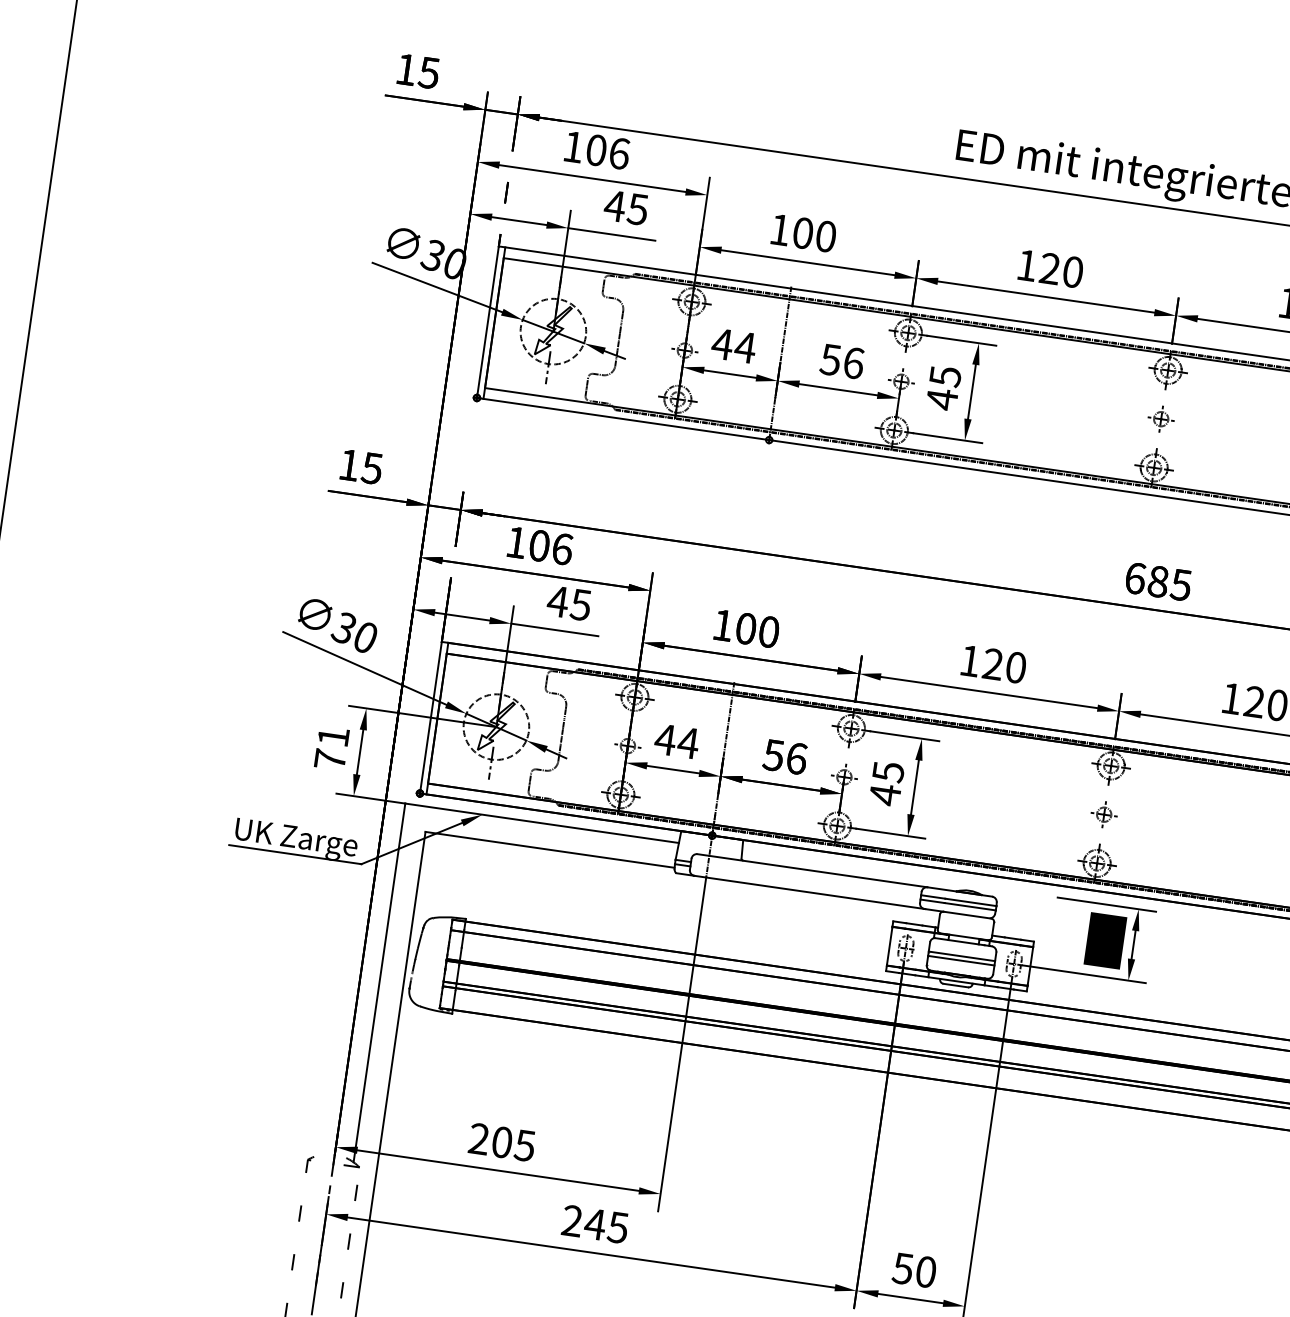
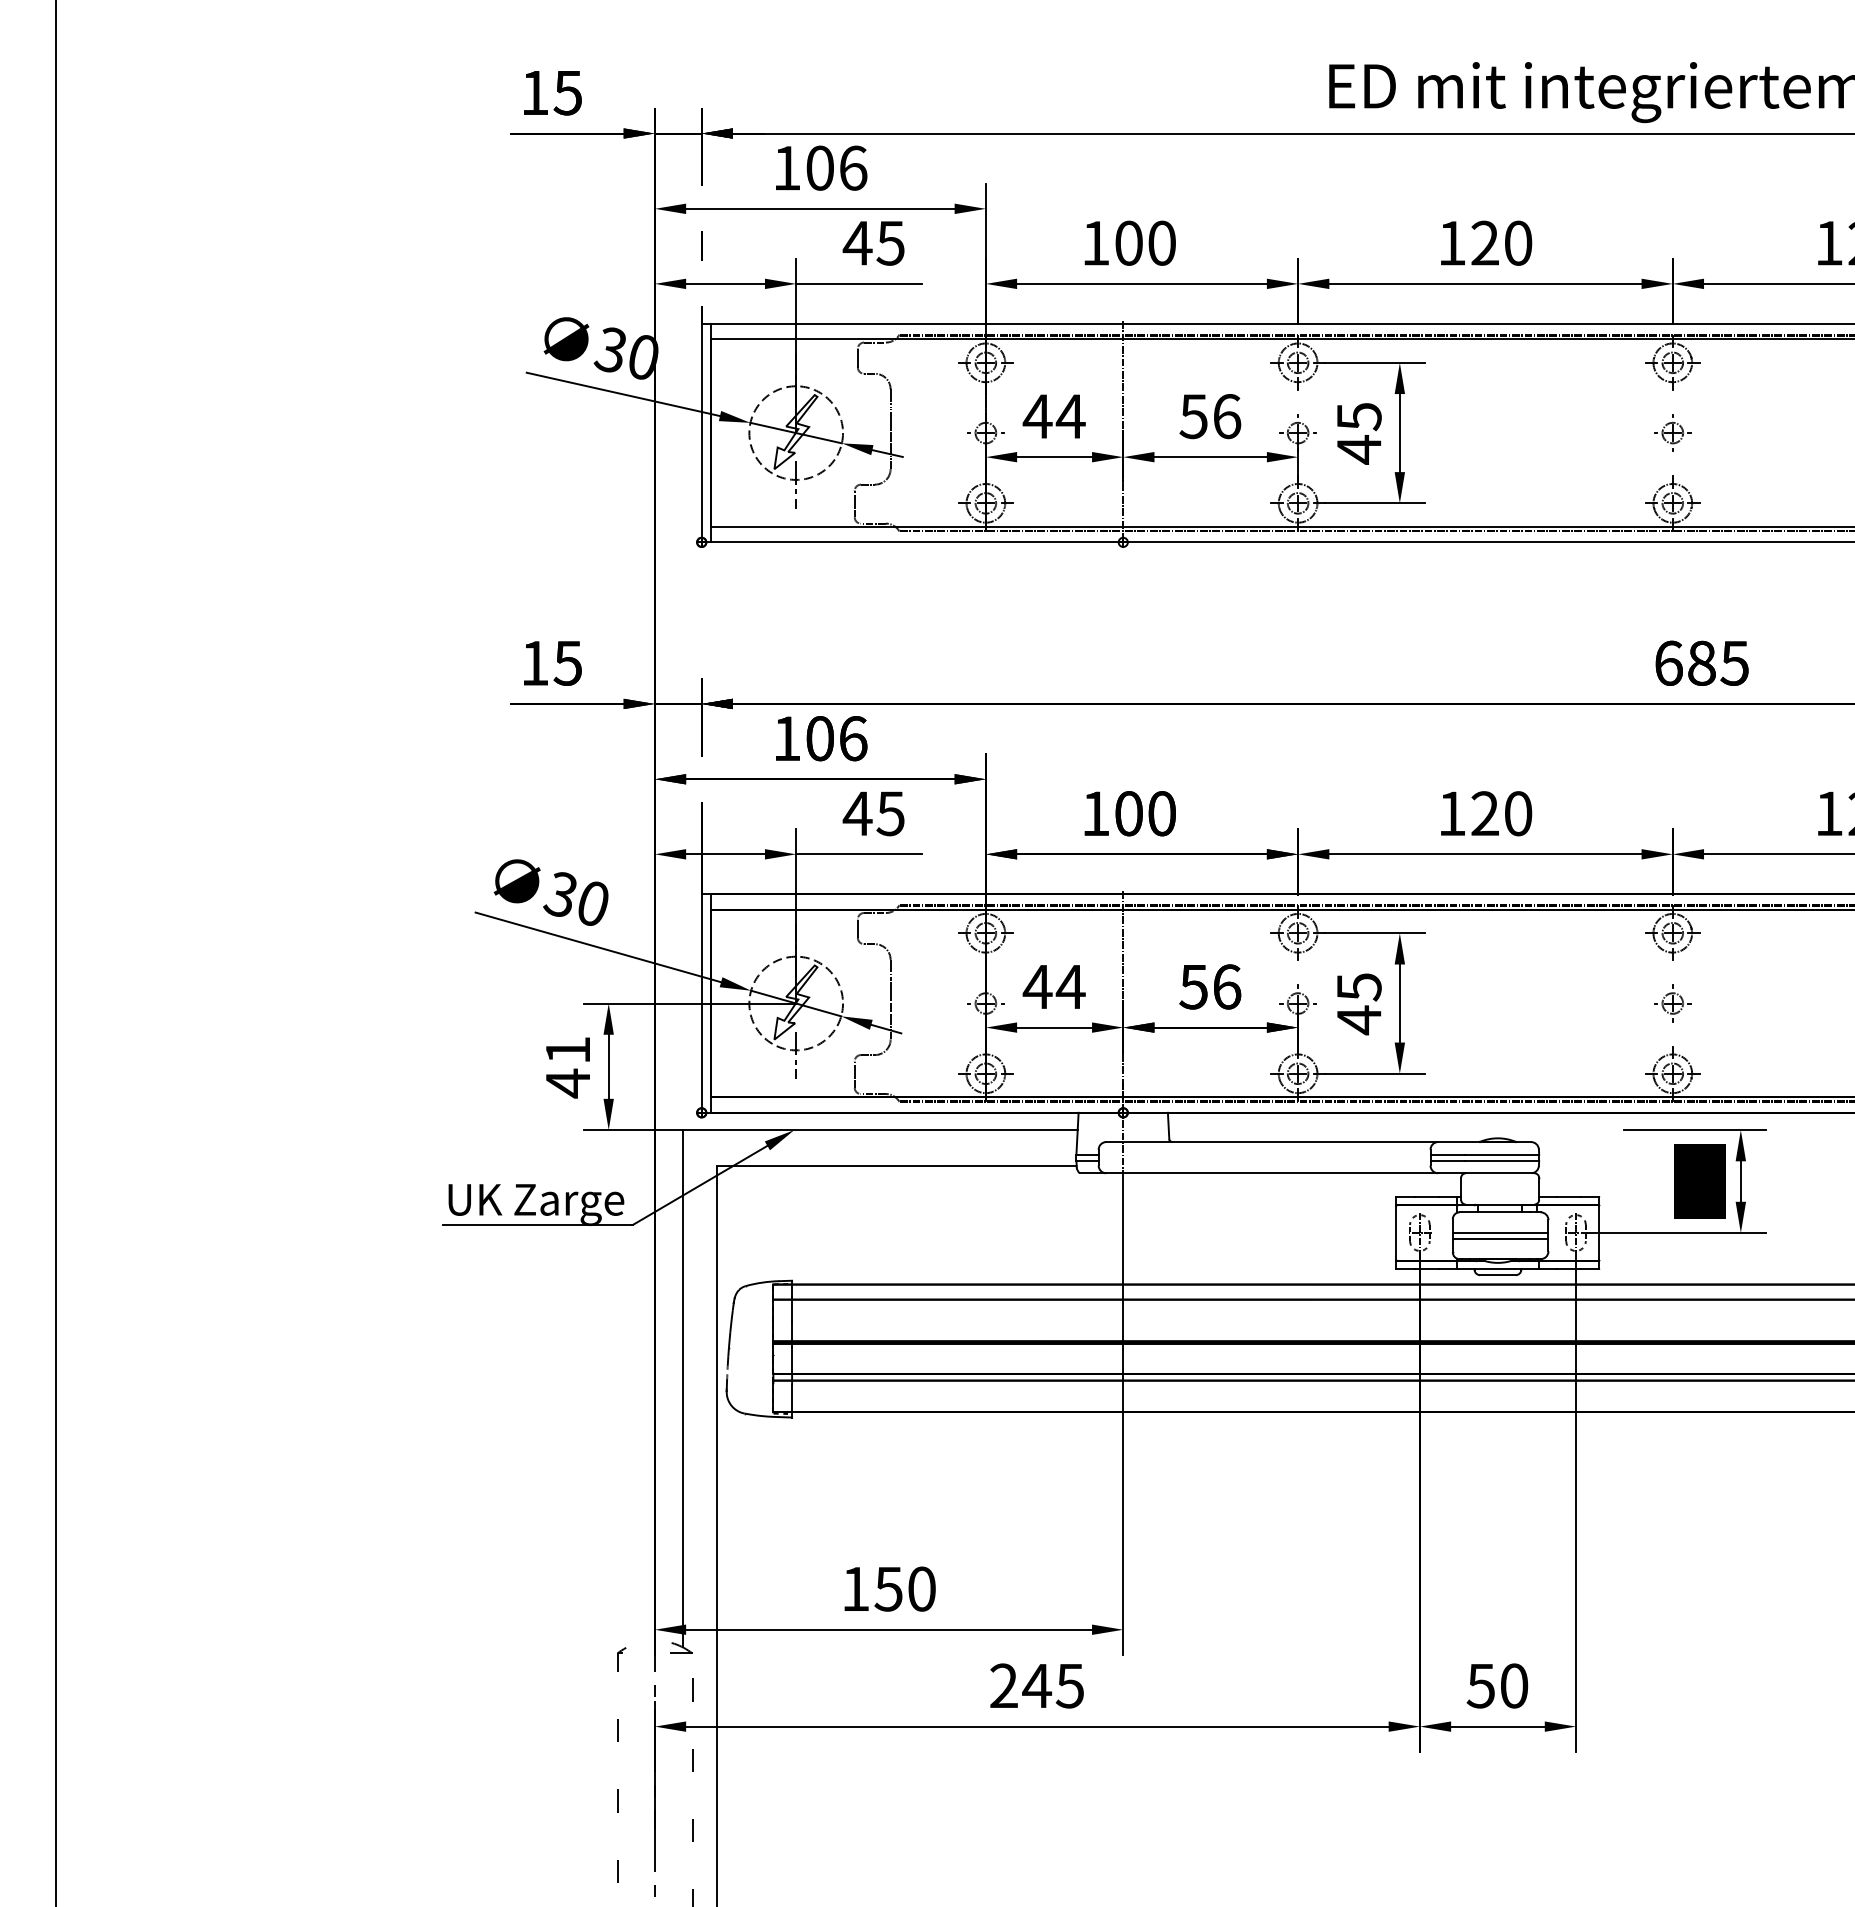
text: (329, 759) -> (567, 1083), 71 -> 41
text: (501, 1141) -> (888, 1588), 205 -> 150

